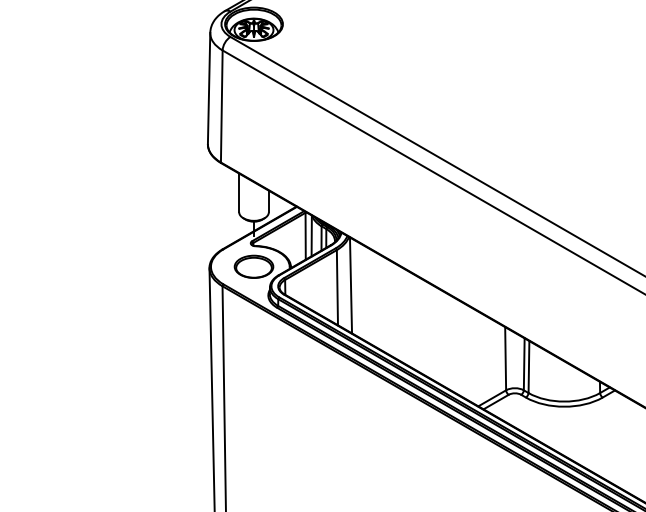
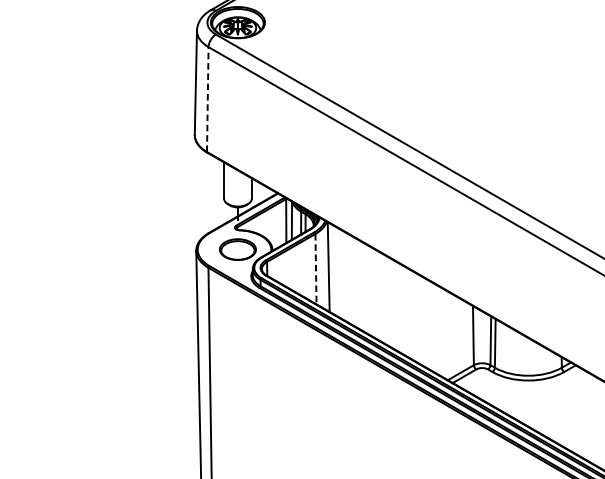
line: (221, 106) -> (207, 99), solid -> dashed
line: (337, 287) -> (316, 268), solid -> dashed

